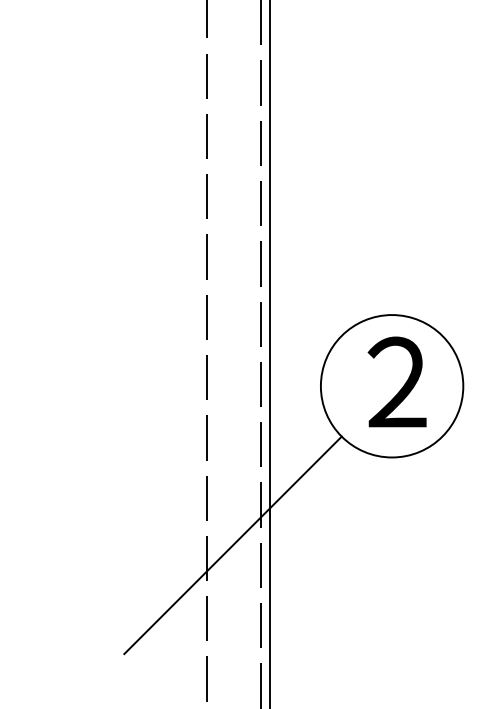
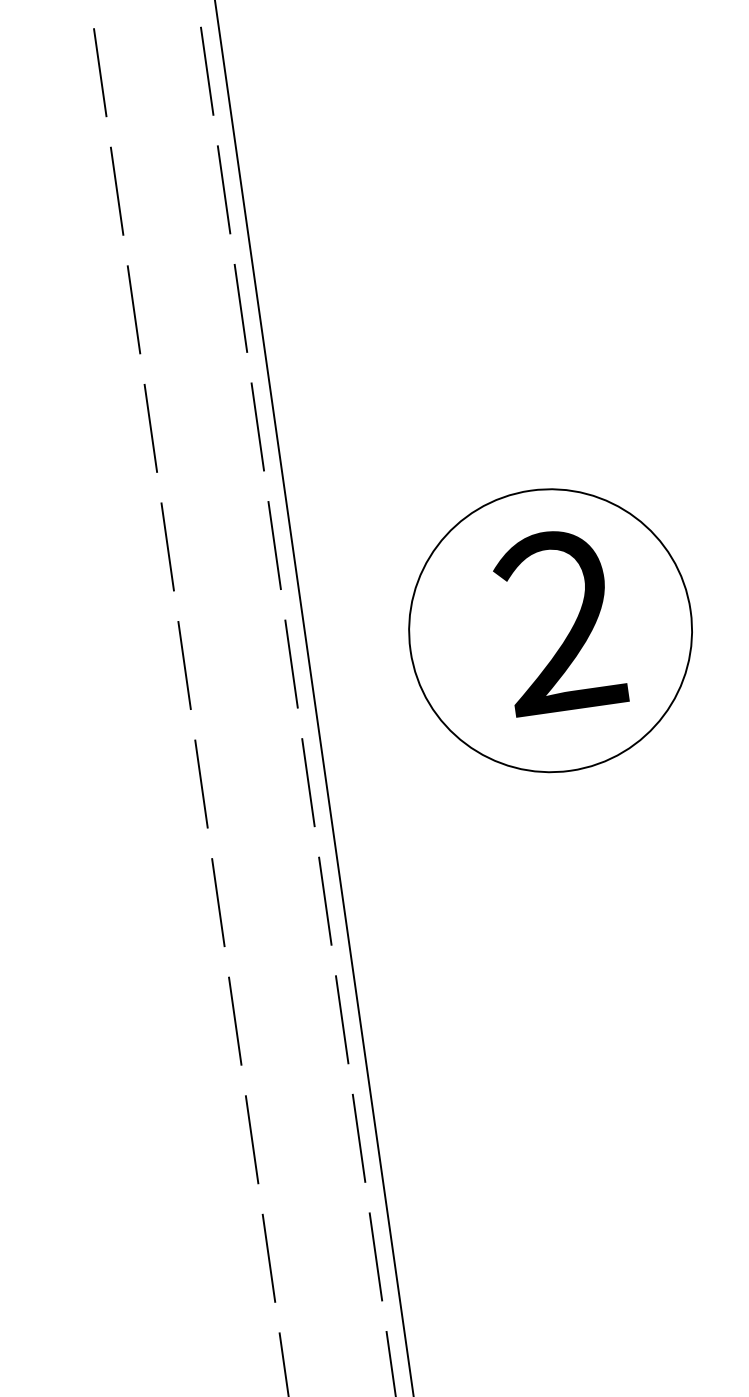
line: (232, 545) -> (281, 988), removed

